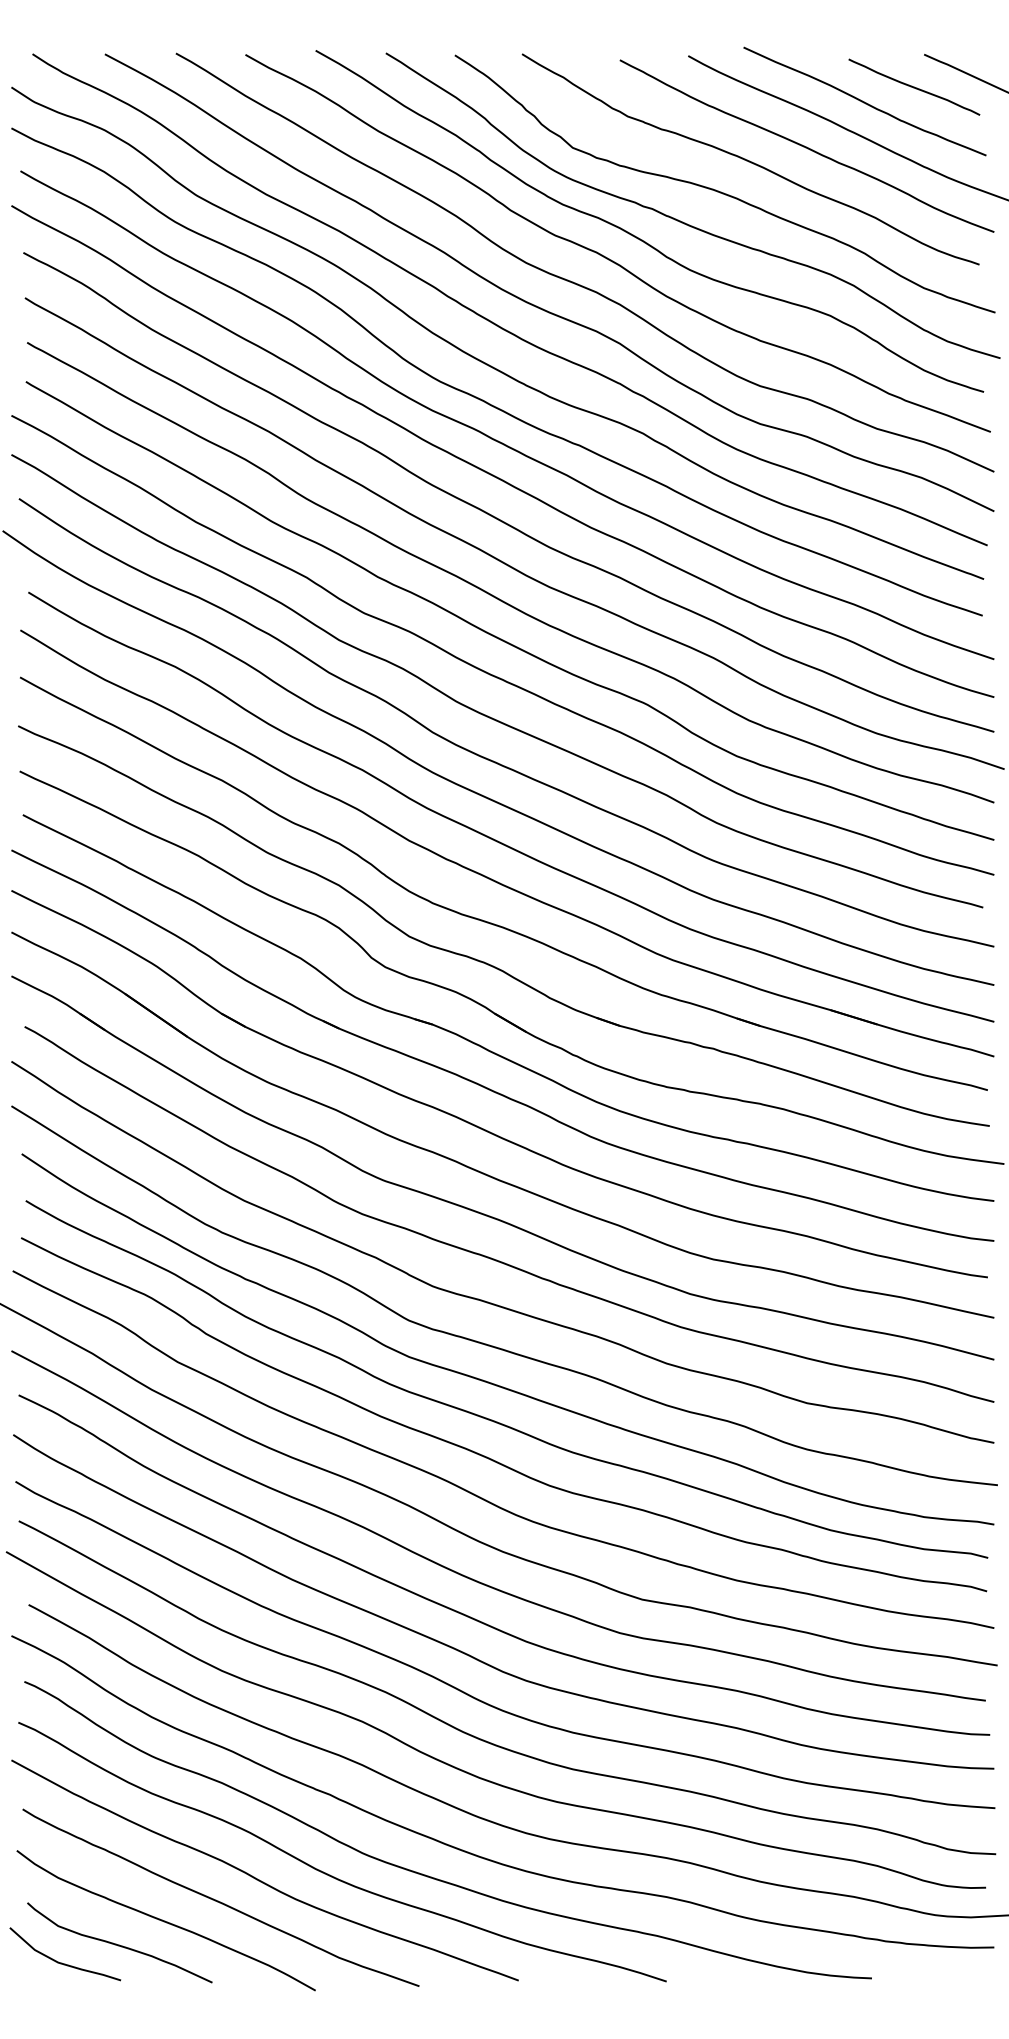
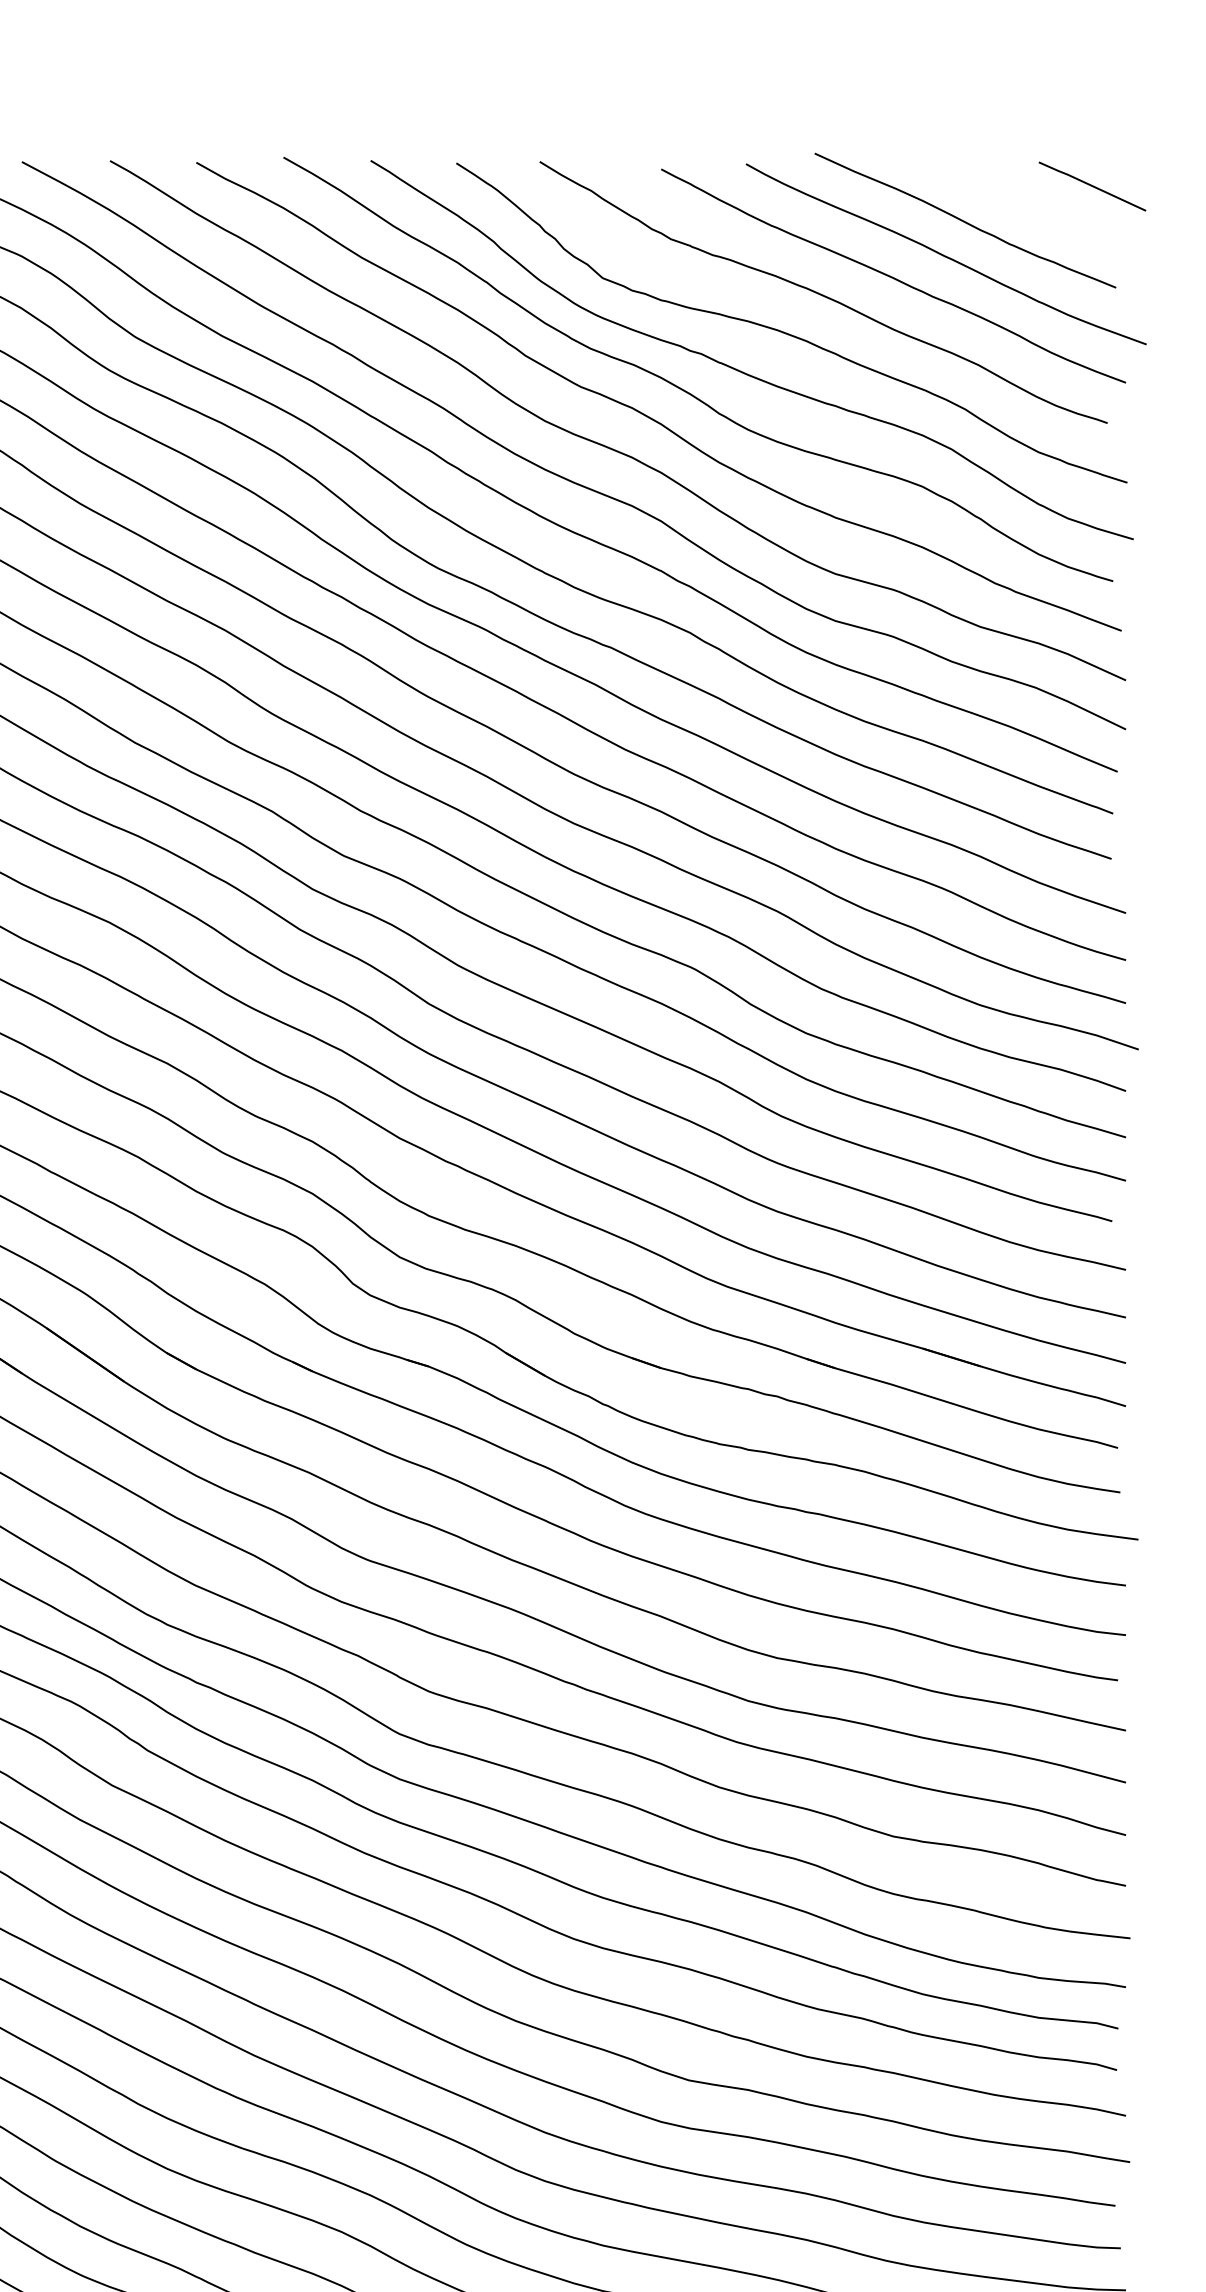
curve: (914, 86) -> (1026, 201), removed

